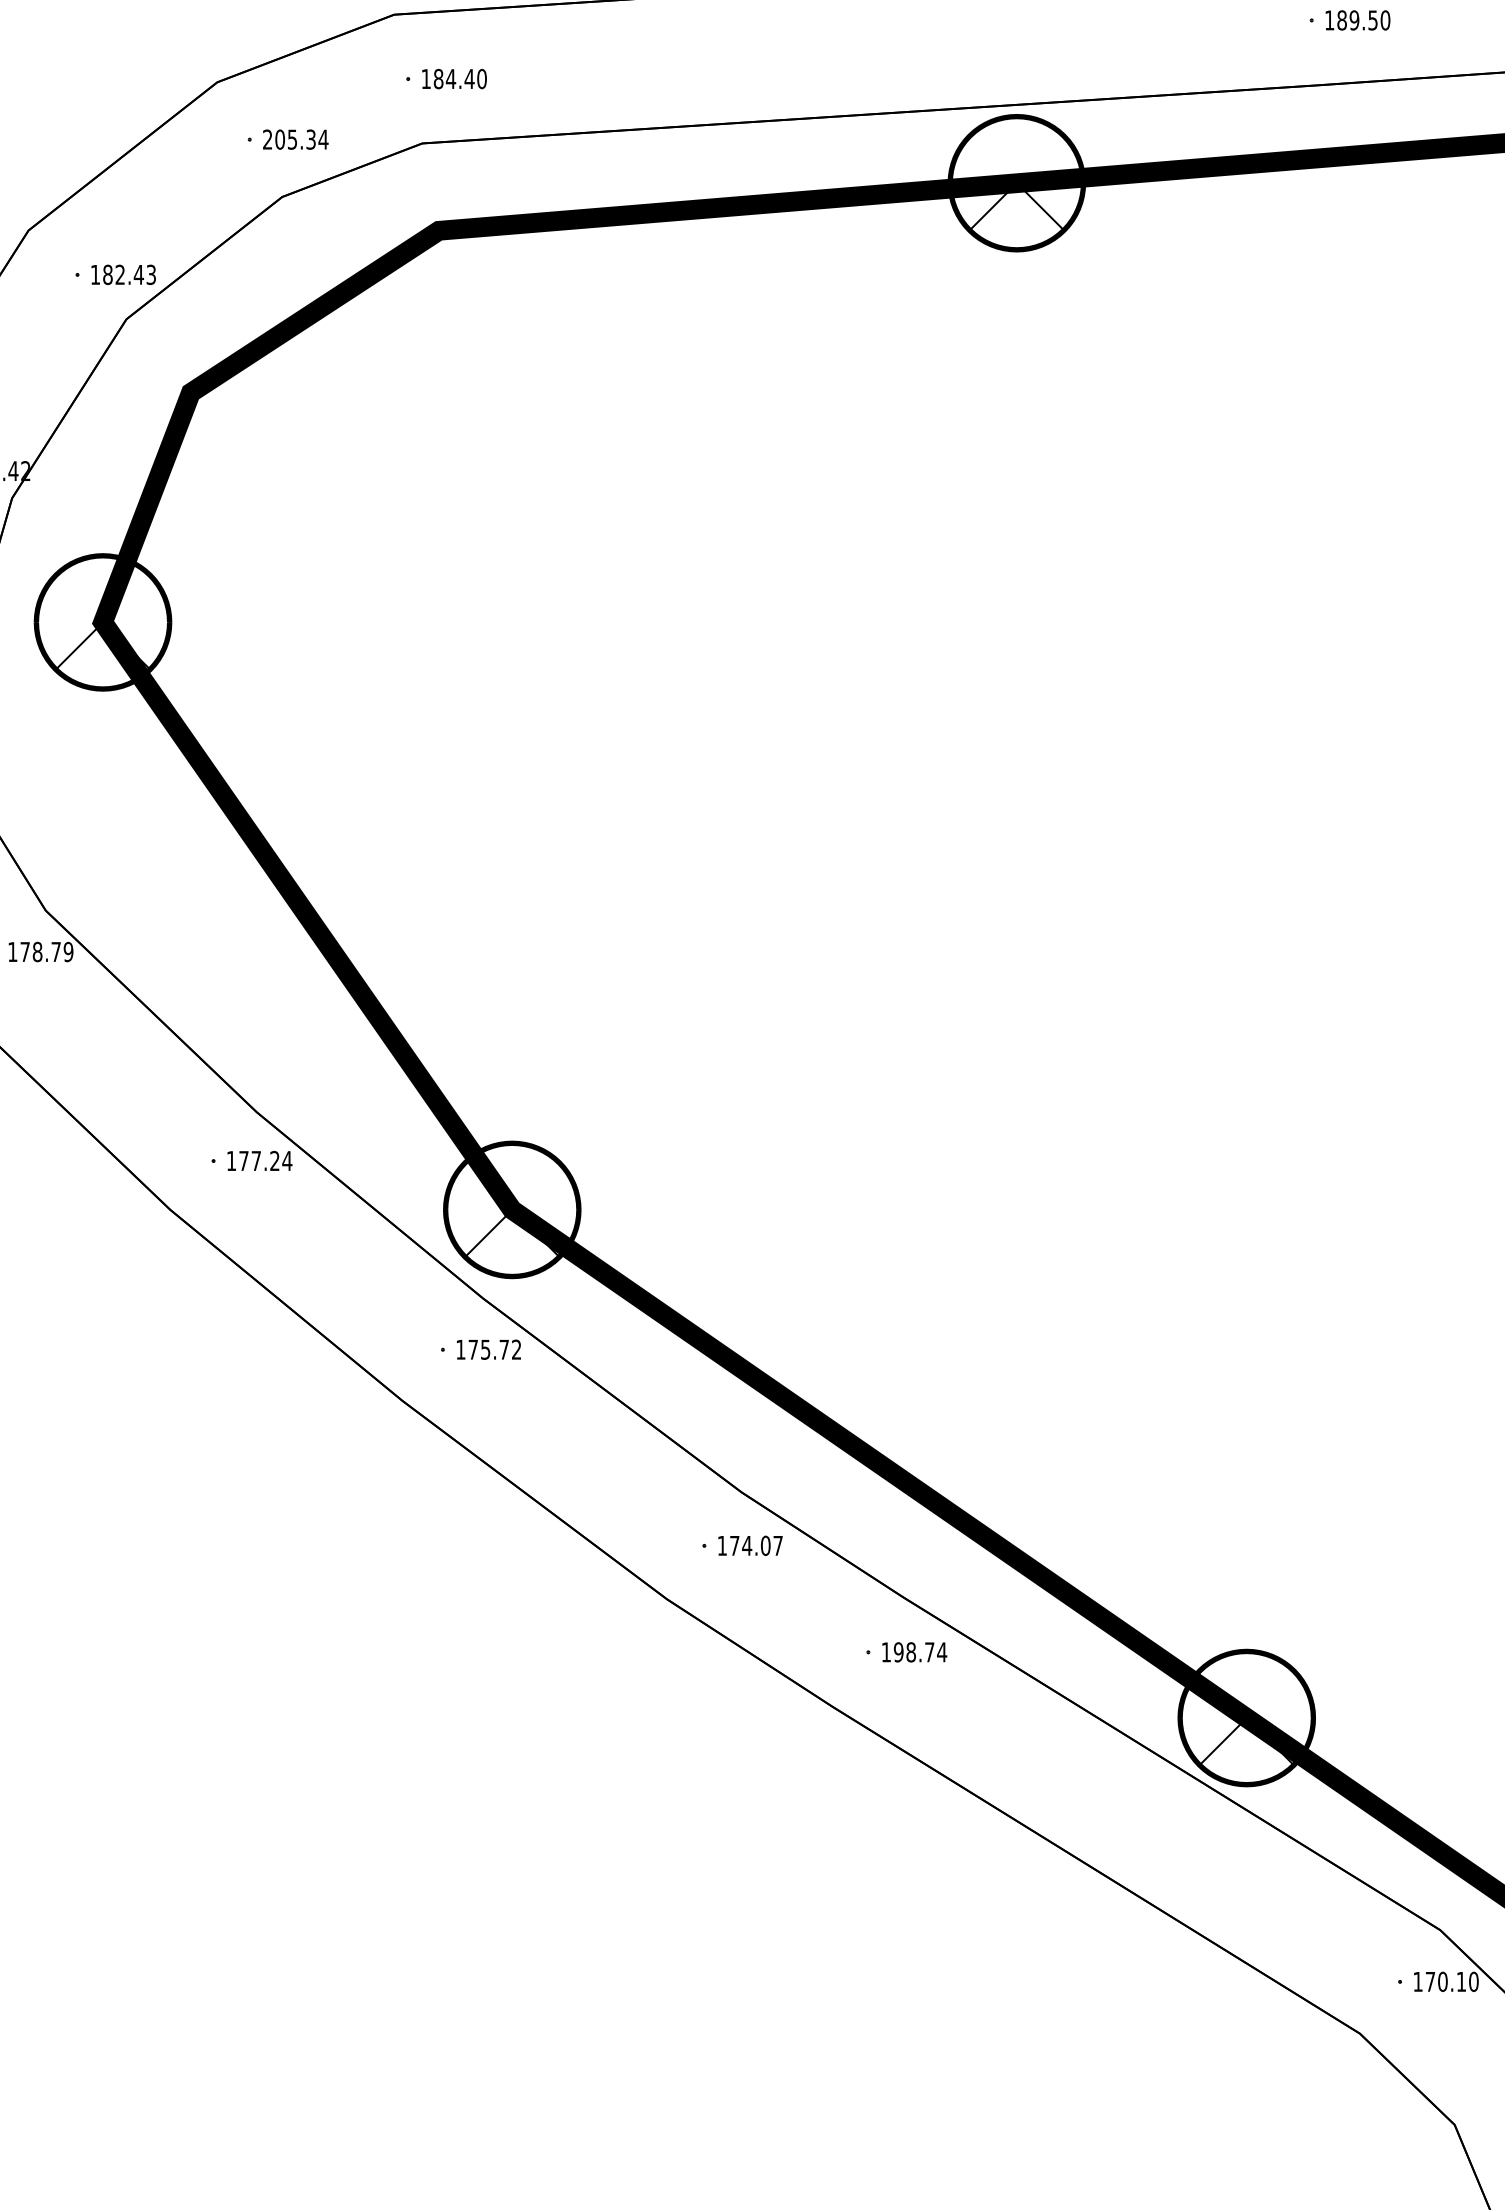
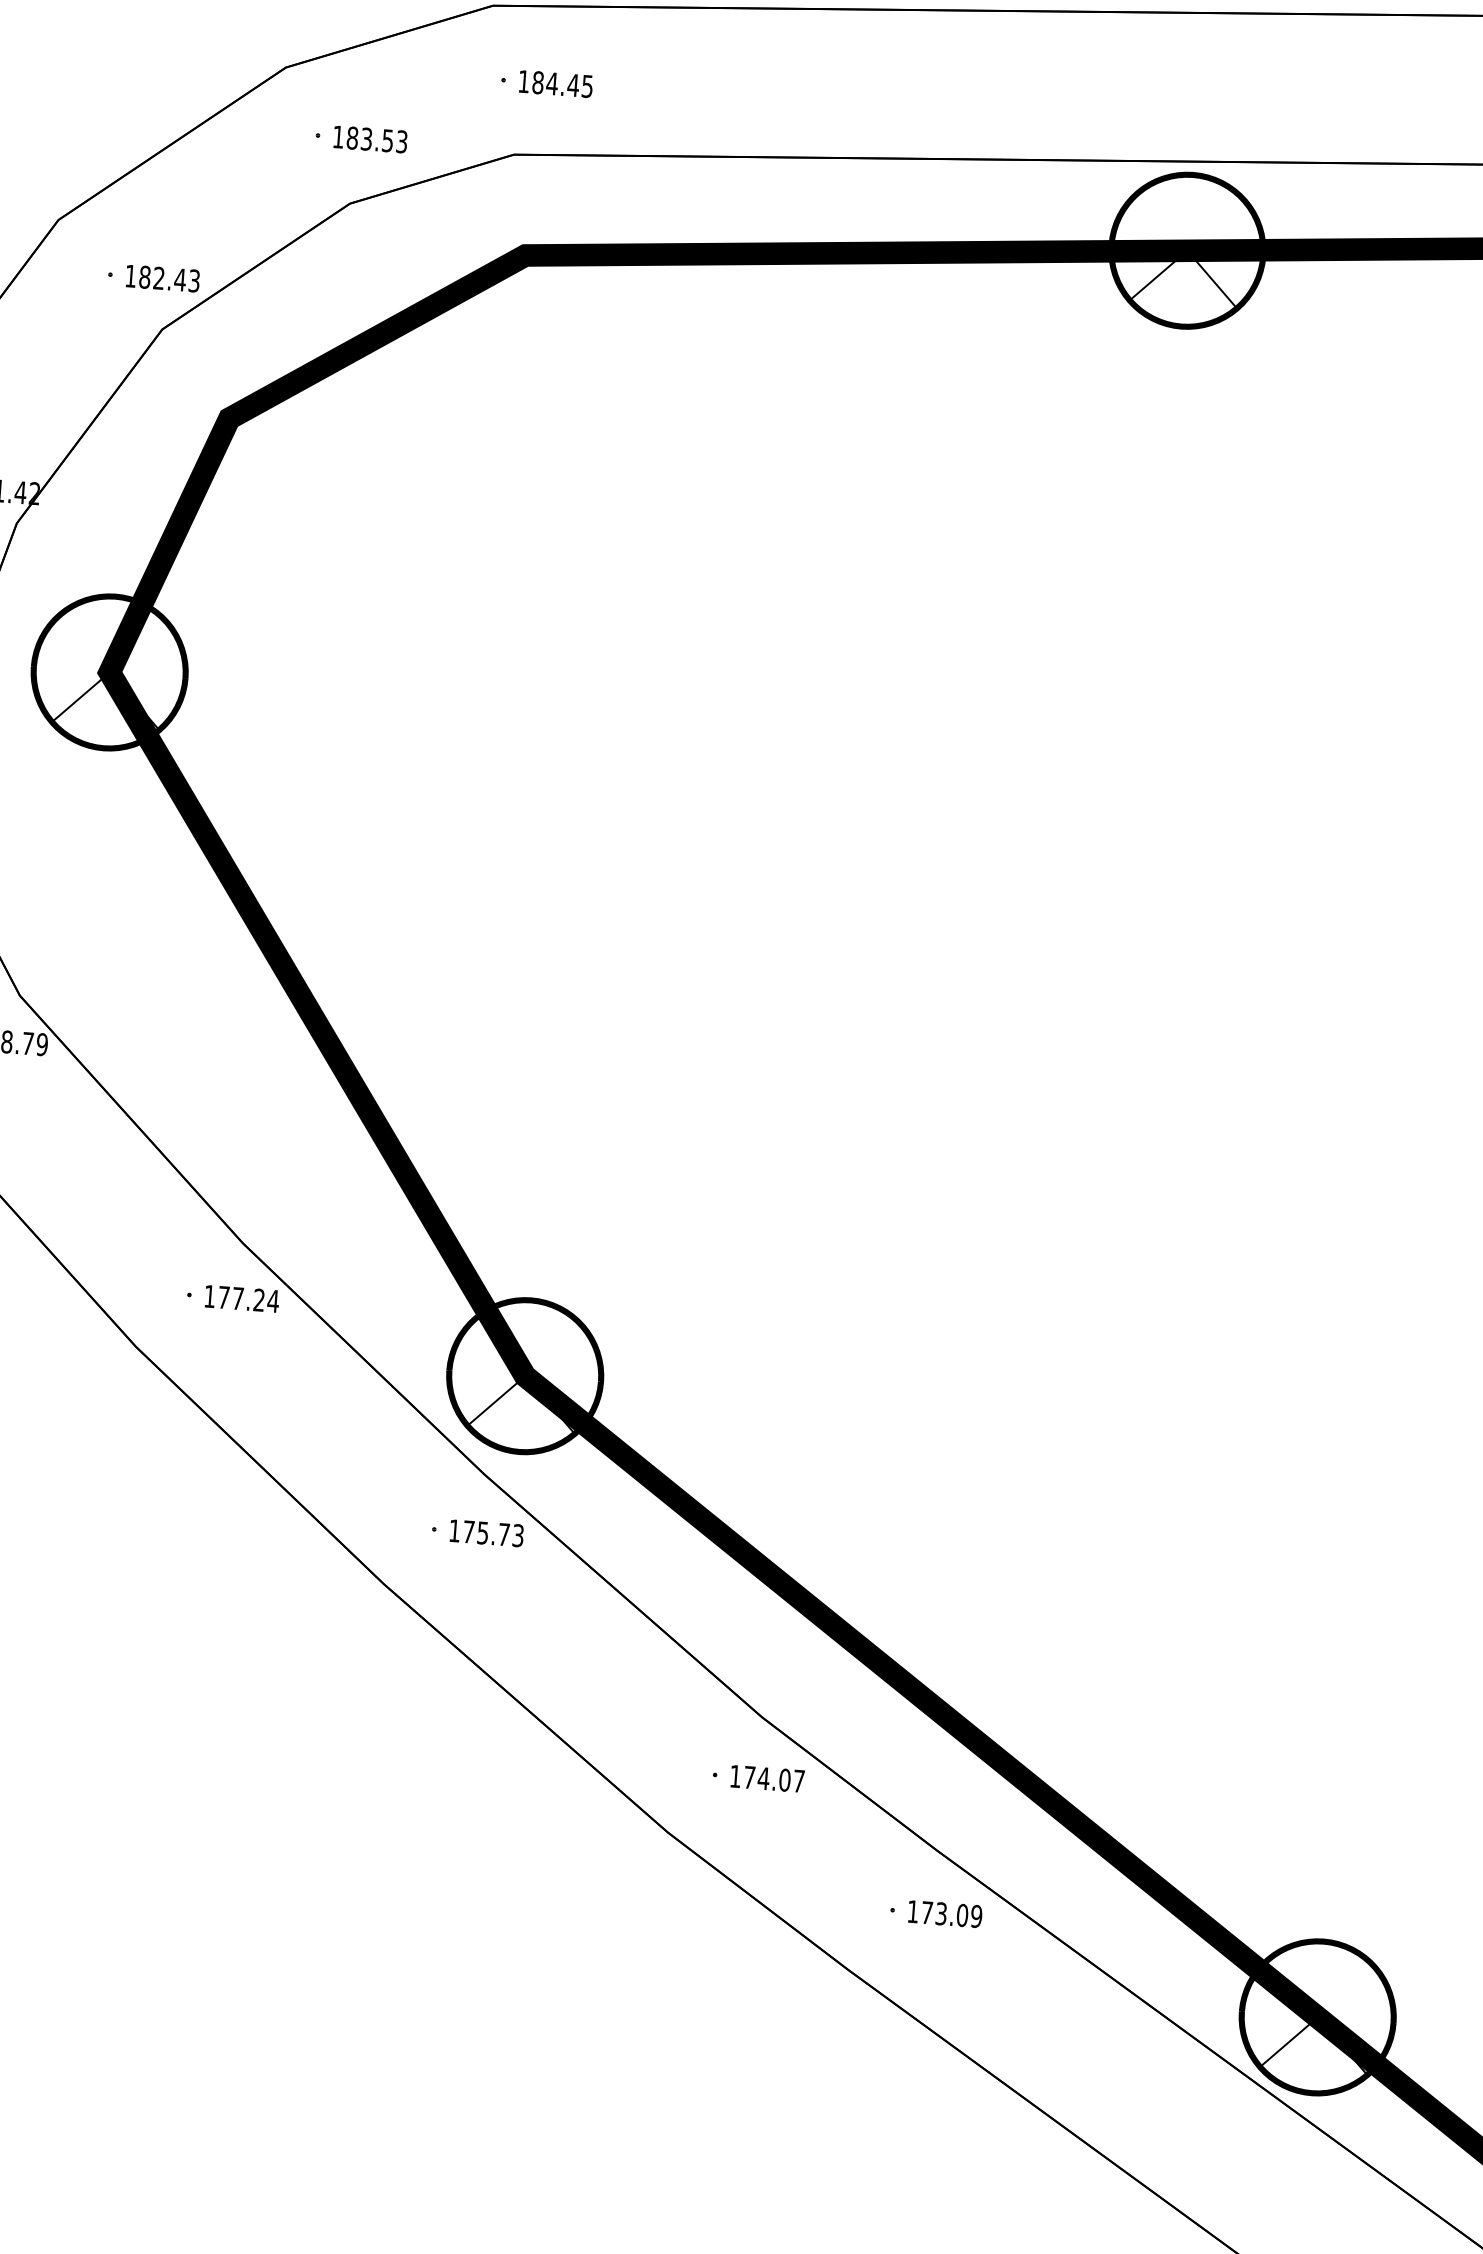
text: (481, 79) -> (586, 86), 184.40 -> 184.45
text: (295, 139) -> (370, 139), 205.34 -> 183.53
text: (516, 1349) -> (518, 1535), 175.72 -> 175.73
text: (920, 1652) -> (951, 1914), 198.74 -> 173.09

